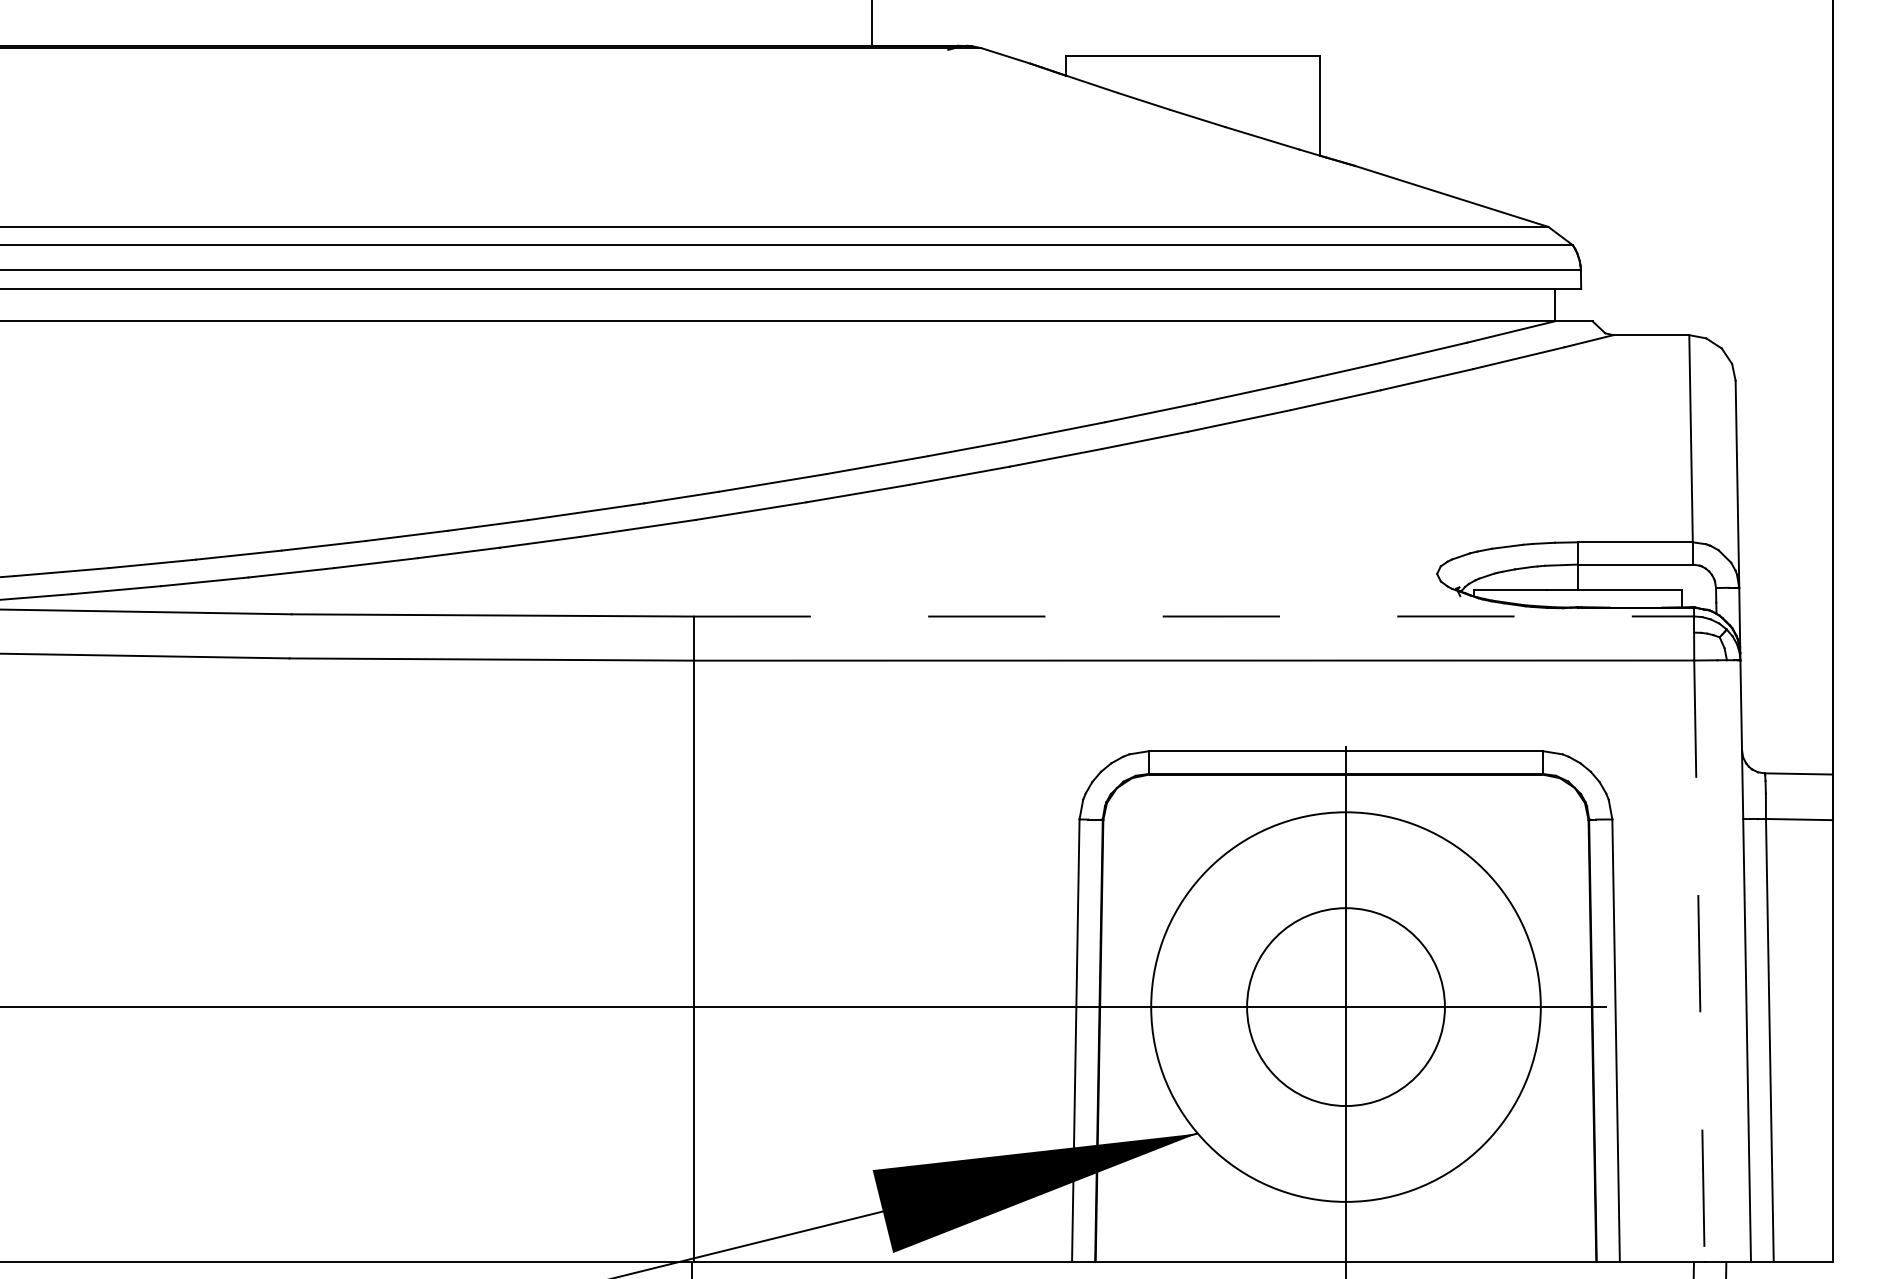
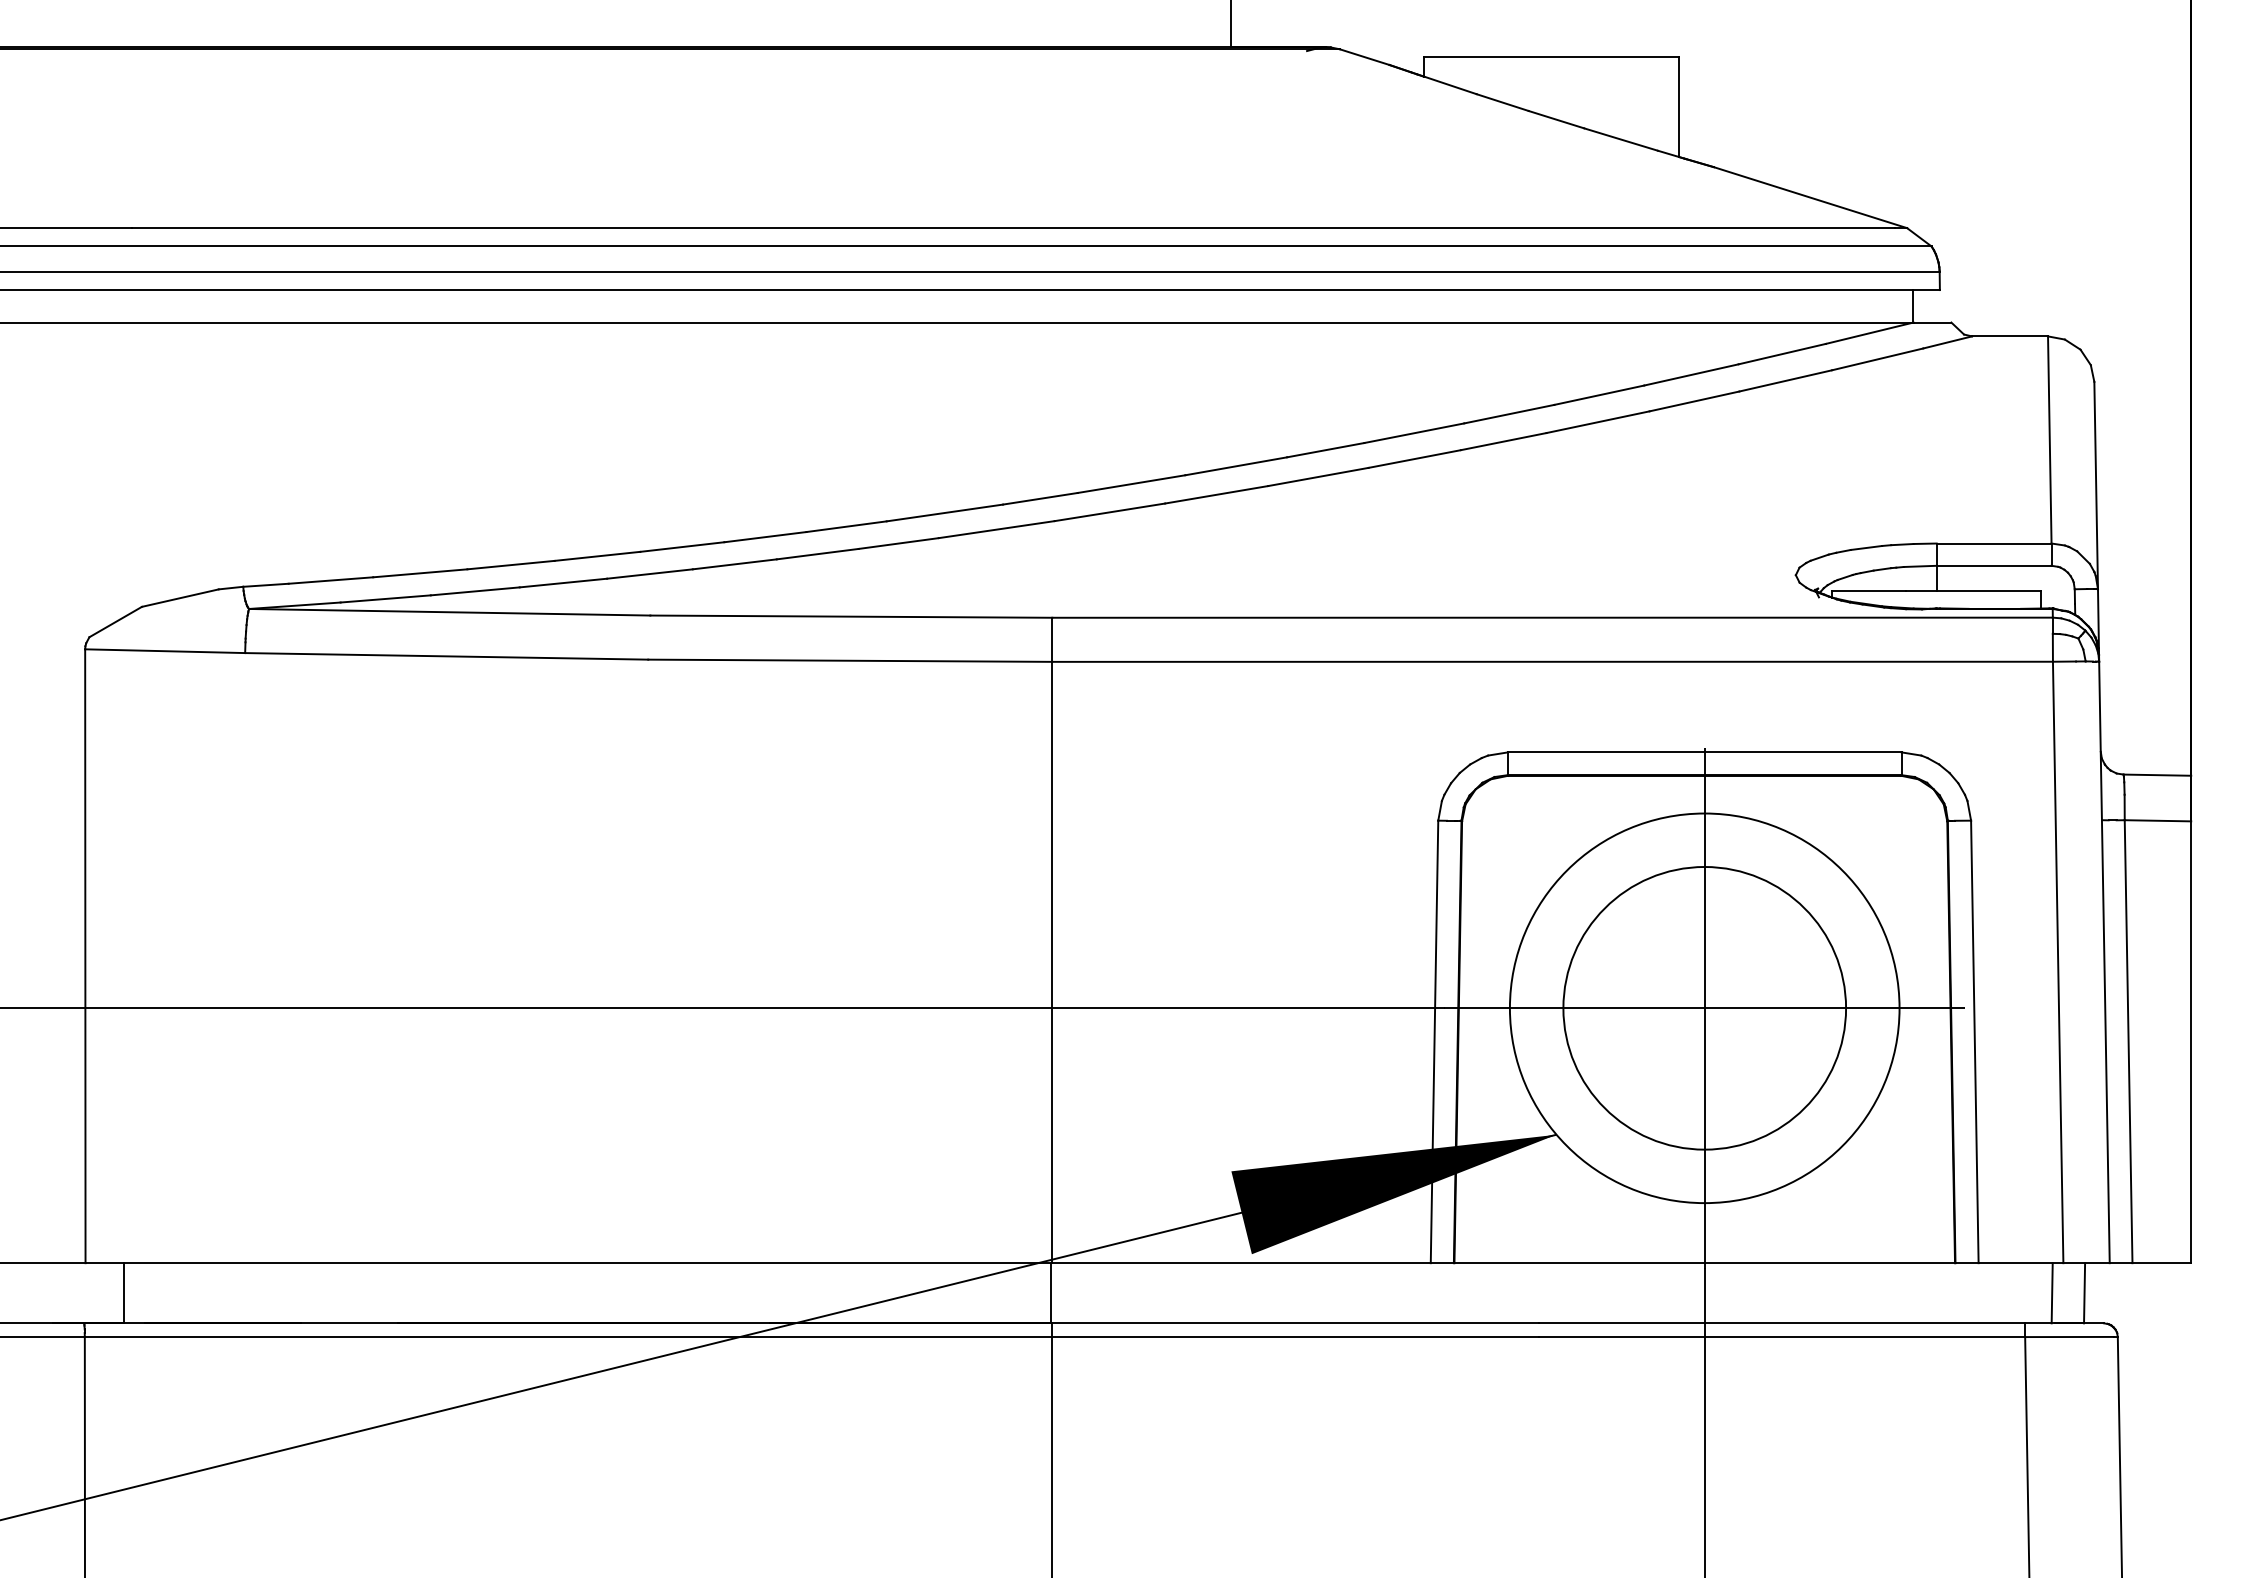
line: (1194, 616) -> (1553, 617), dashed -> solid
line: (1699, 961) -> (2058, 962), dashed -> solid
circle: (1345, 1007) -> (1704, 1008), size x1.43

